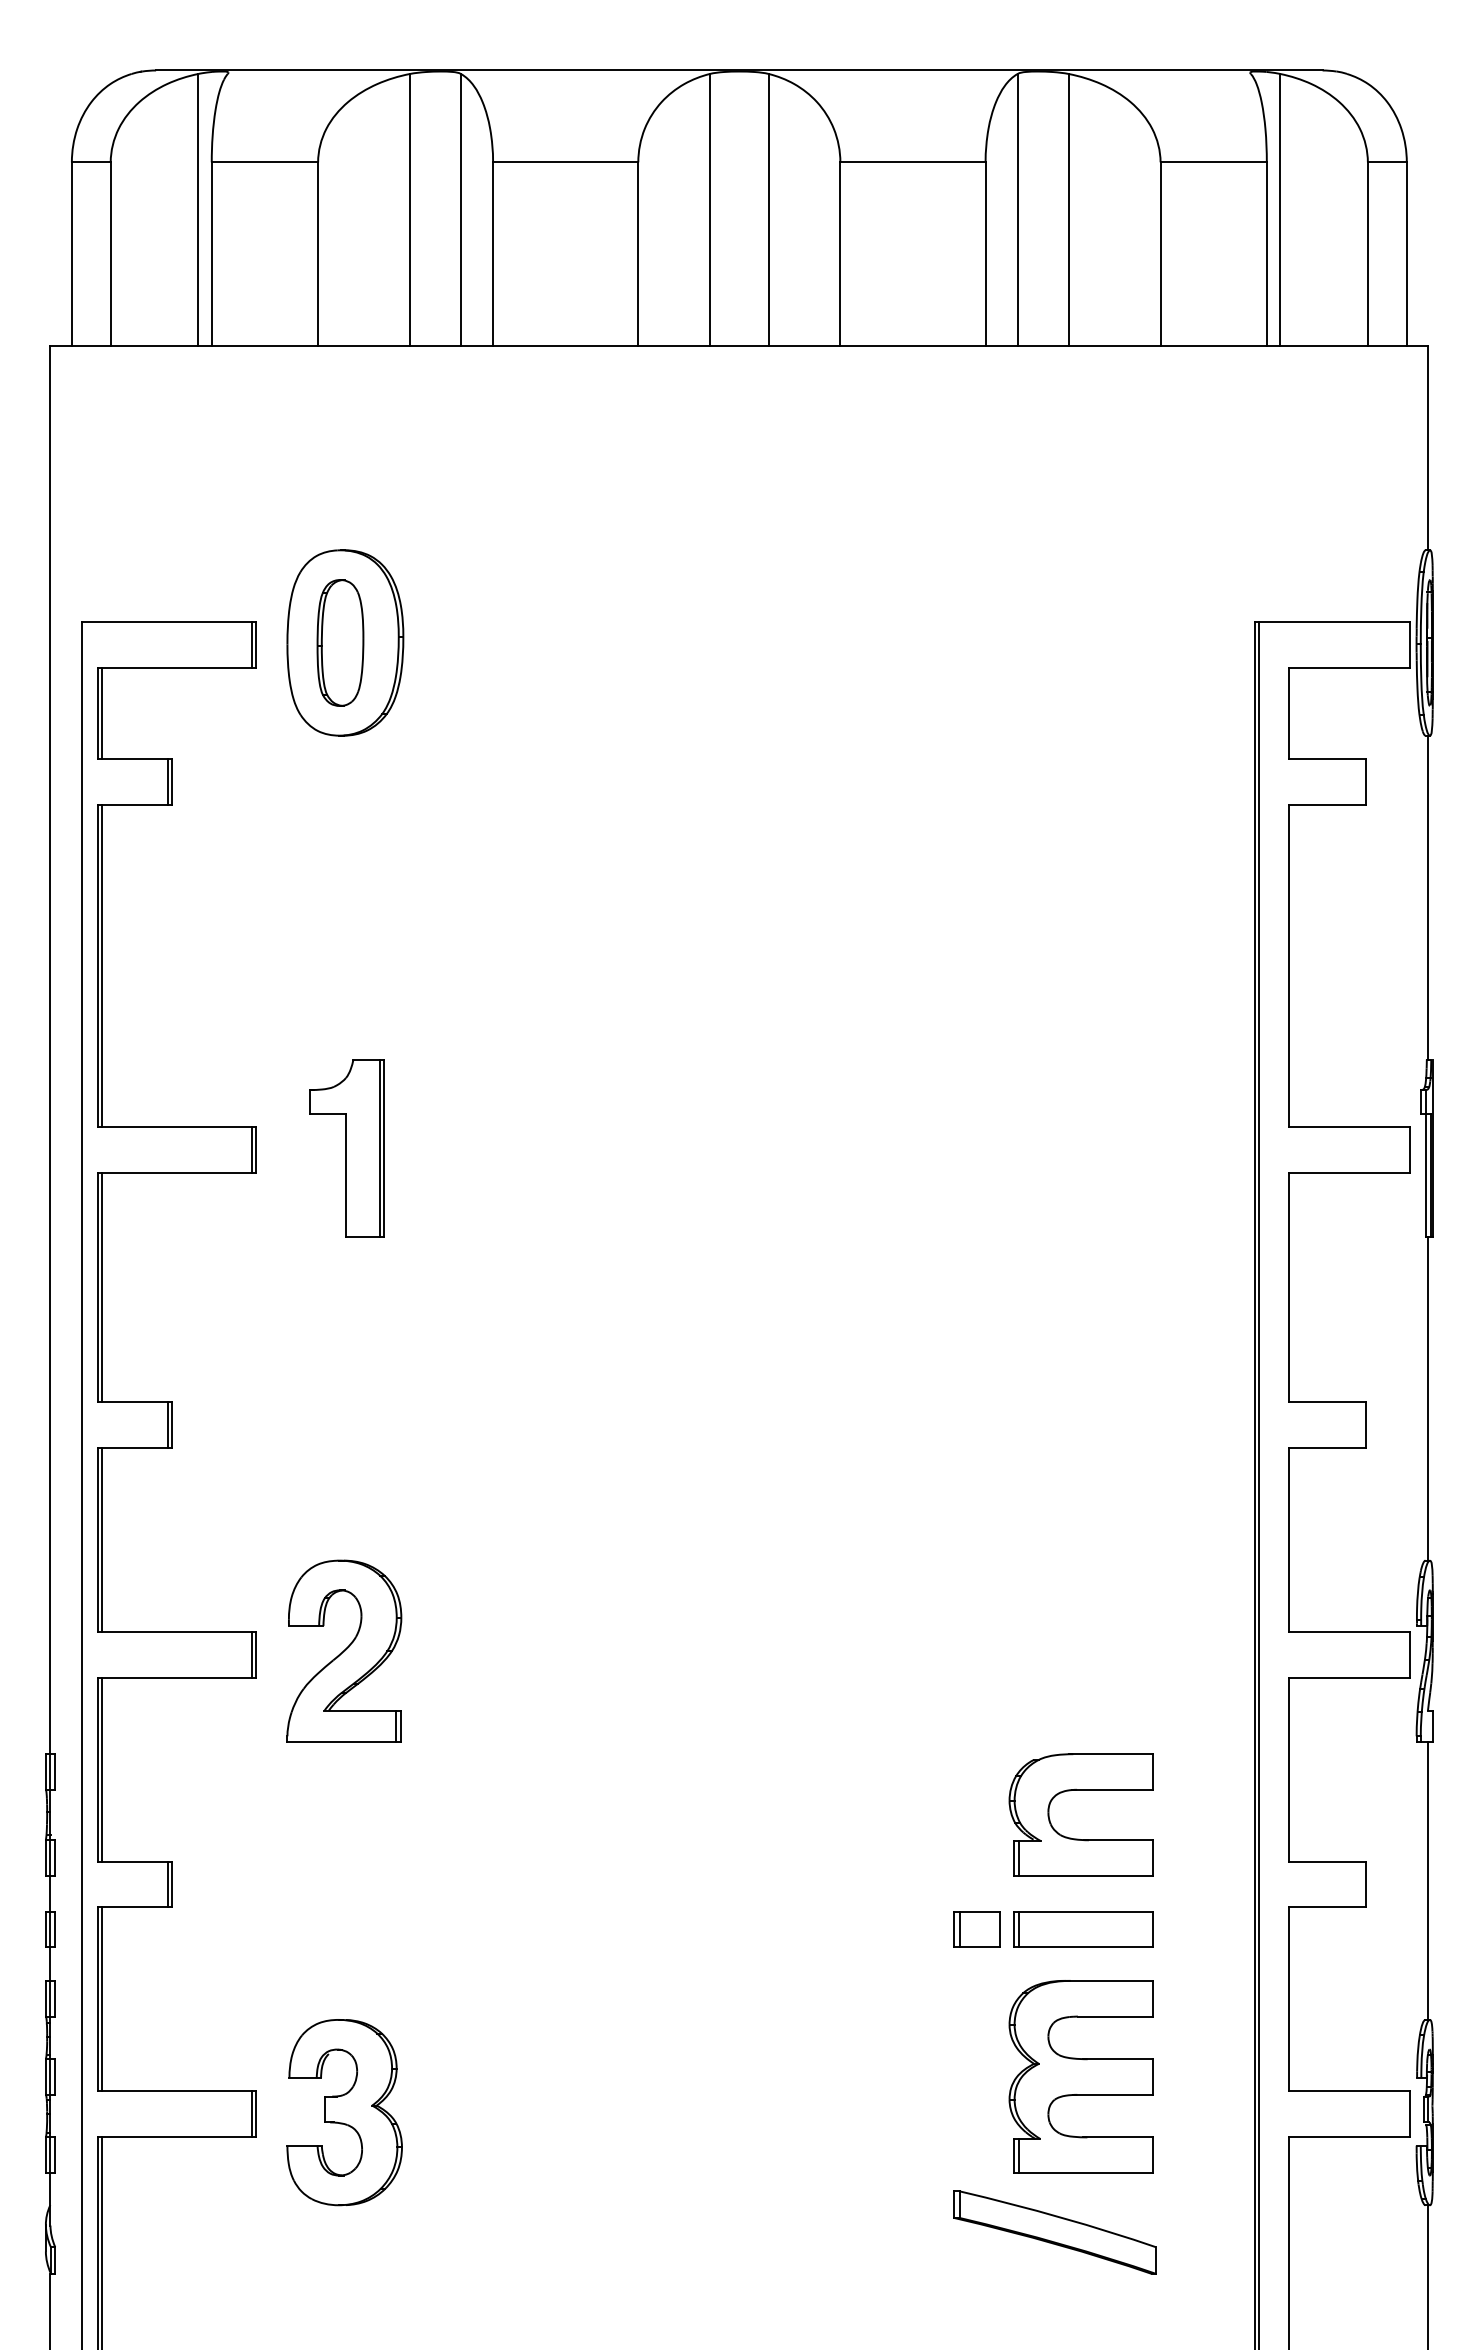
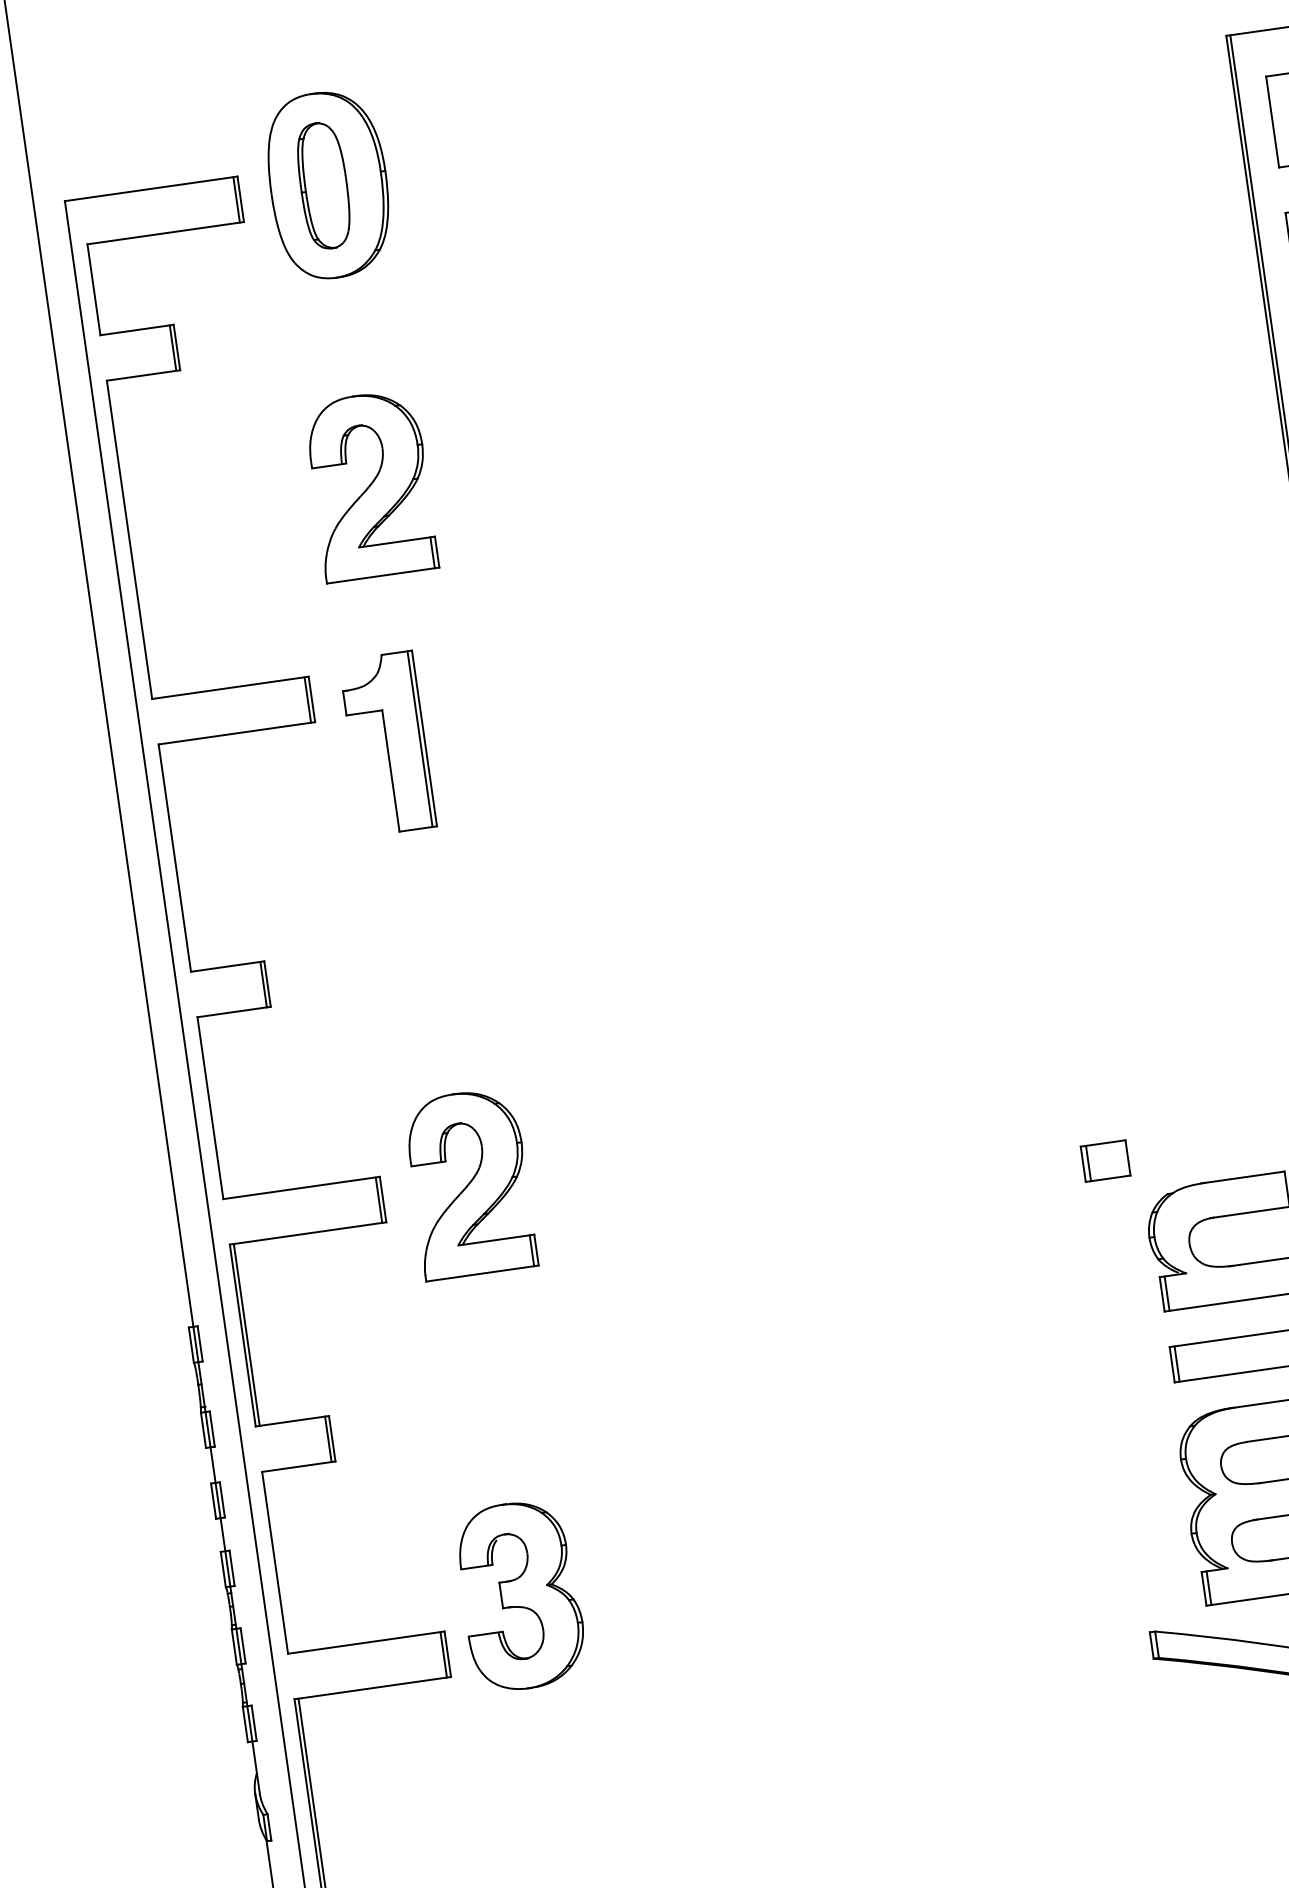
line: (102, 713) -> (98, 289), removed
part: (344, 945) -> (370, 484), added
line: (102, 965) -> (133, 538), removed
part: (346, 1148) -> (387, 744), moved
line: (102, 1287) -> (179, 857), removed
line: (102, 1539) -> (214, 1106), removed
part: (976, 1929) -> (1105, 1161), moved
line: (102, 1999) -> (279, 1562), removed
part: (344, 2112) -> (520, 1595), moved

